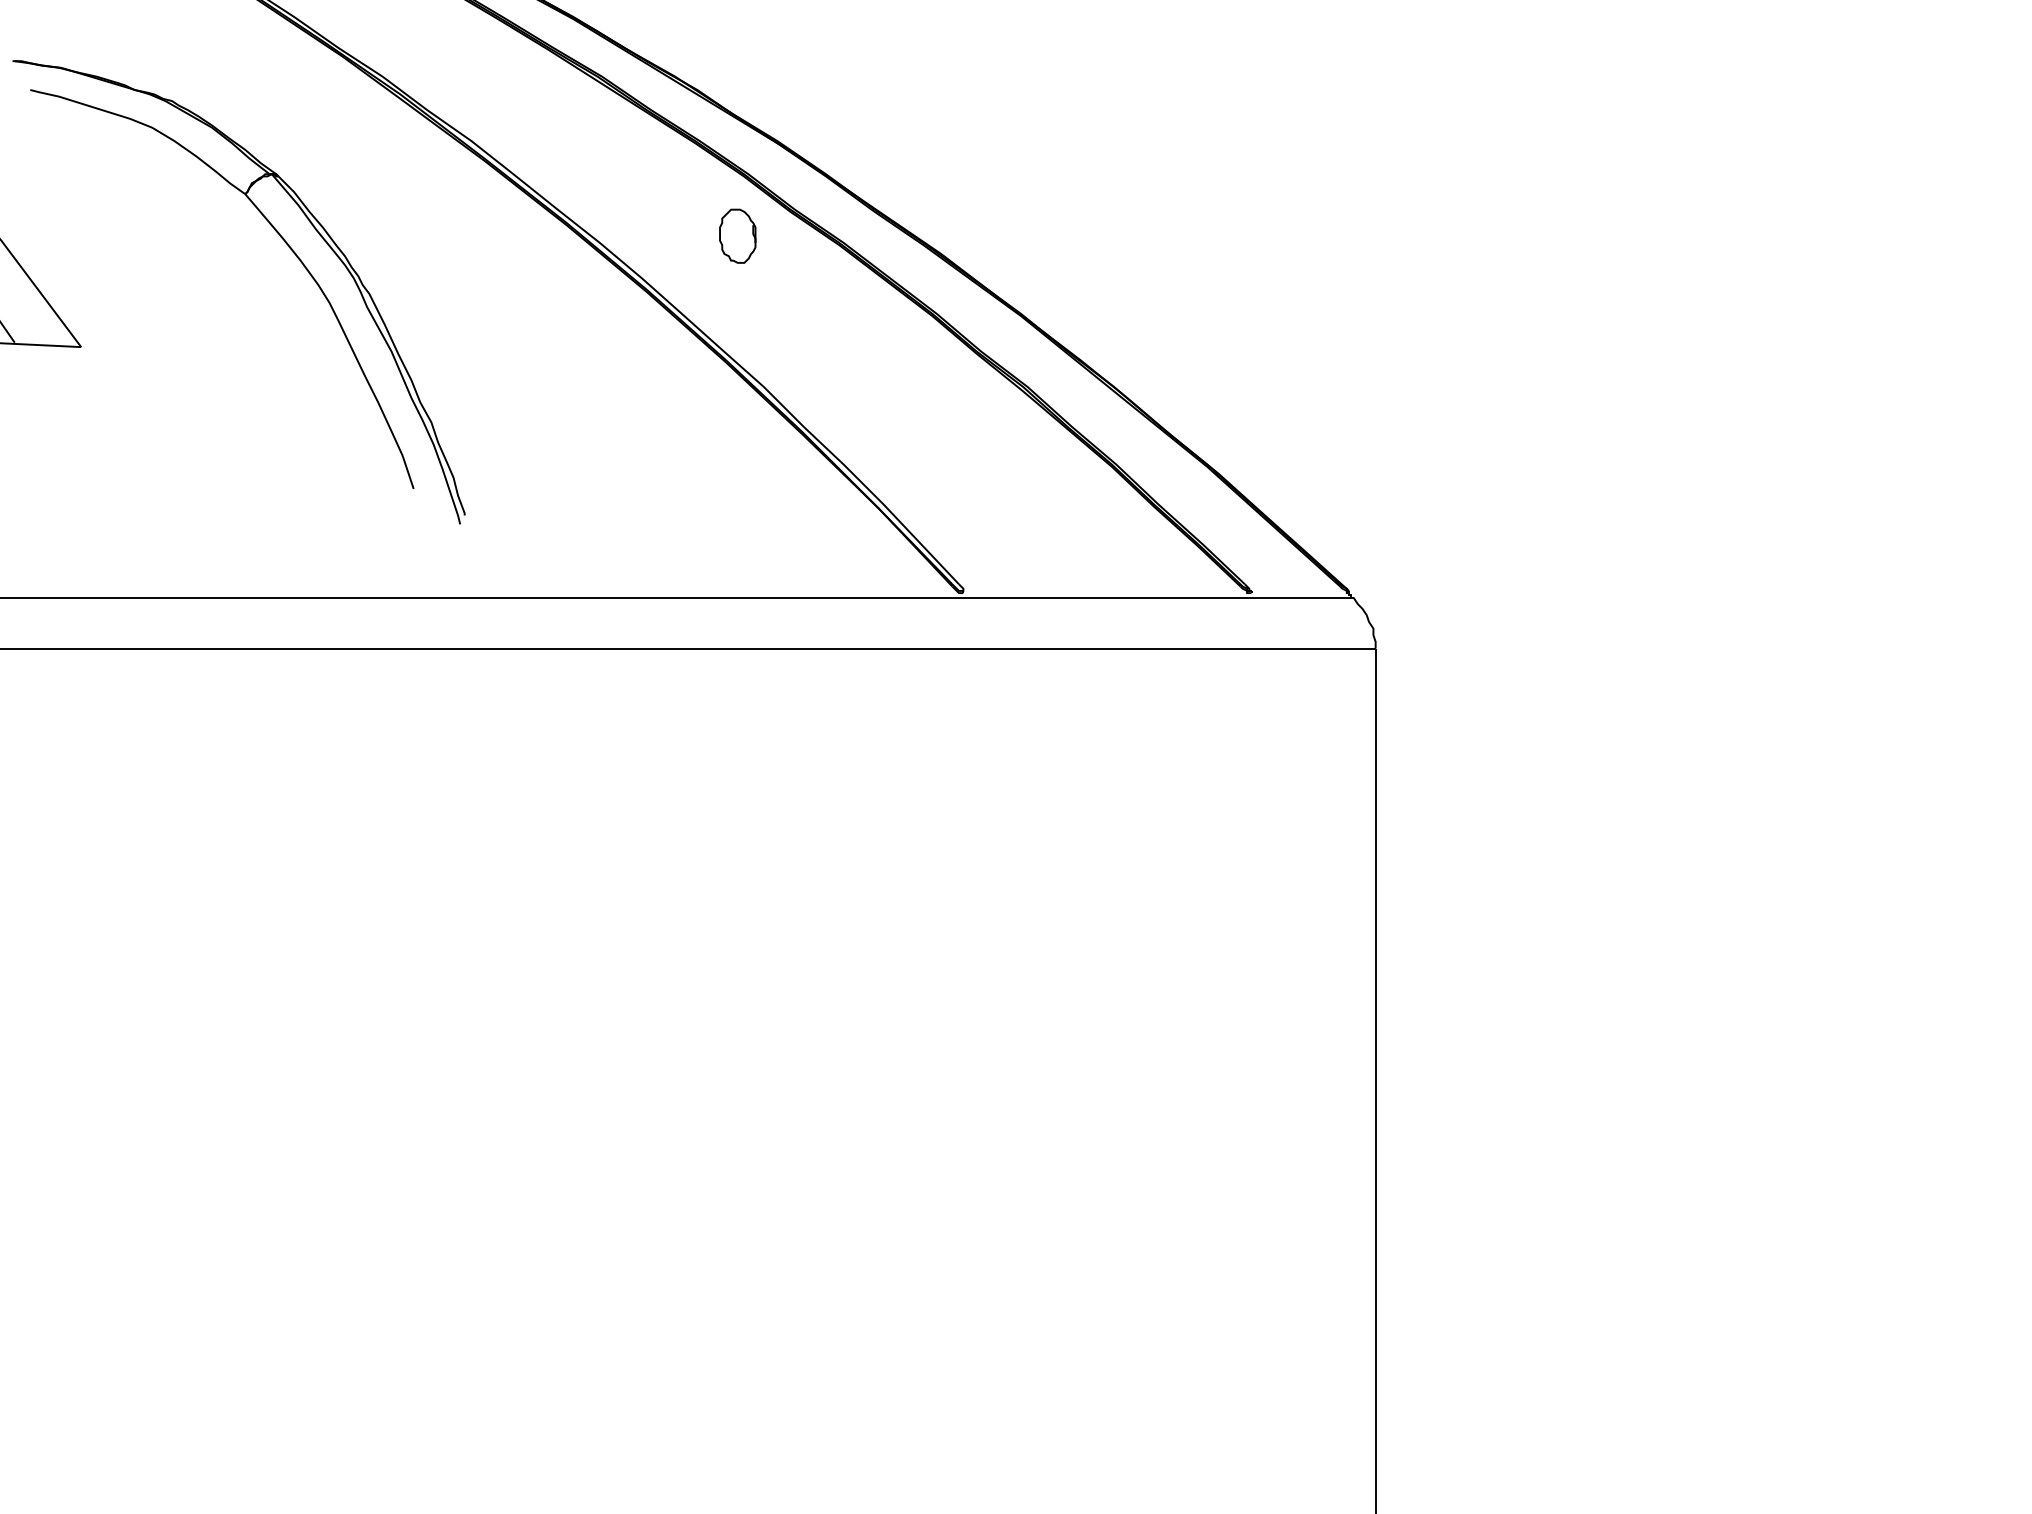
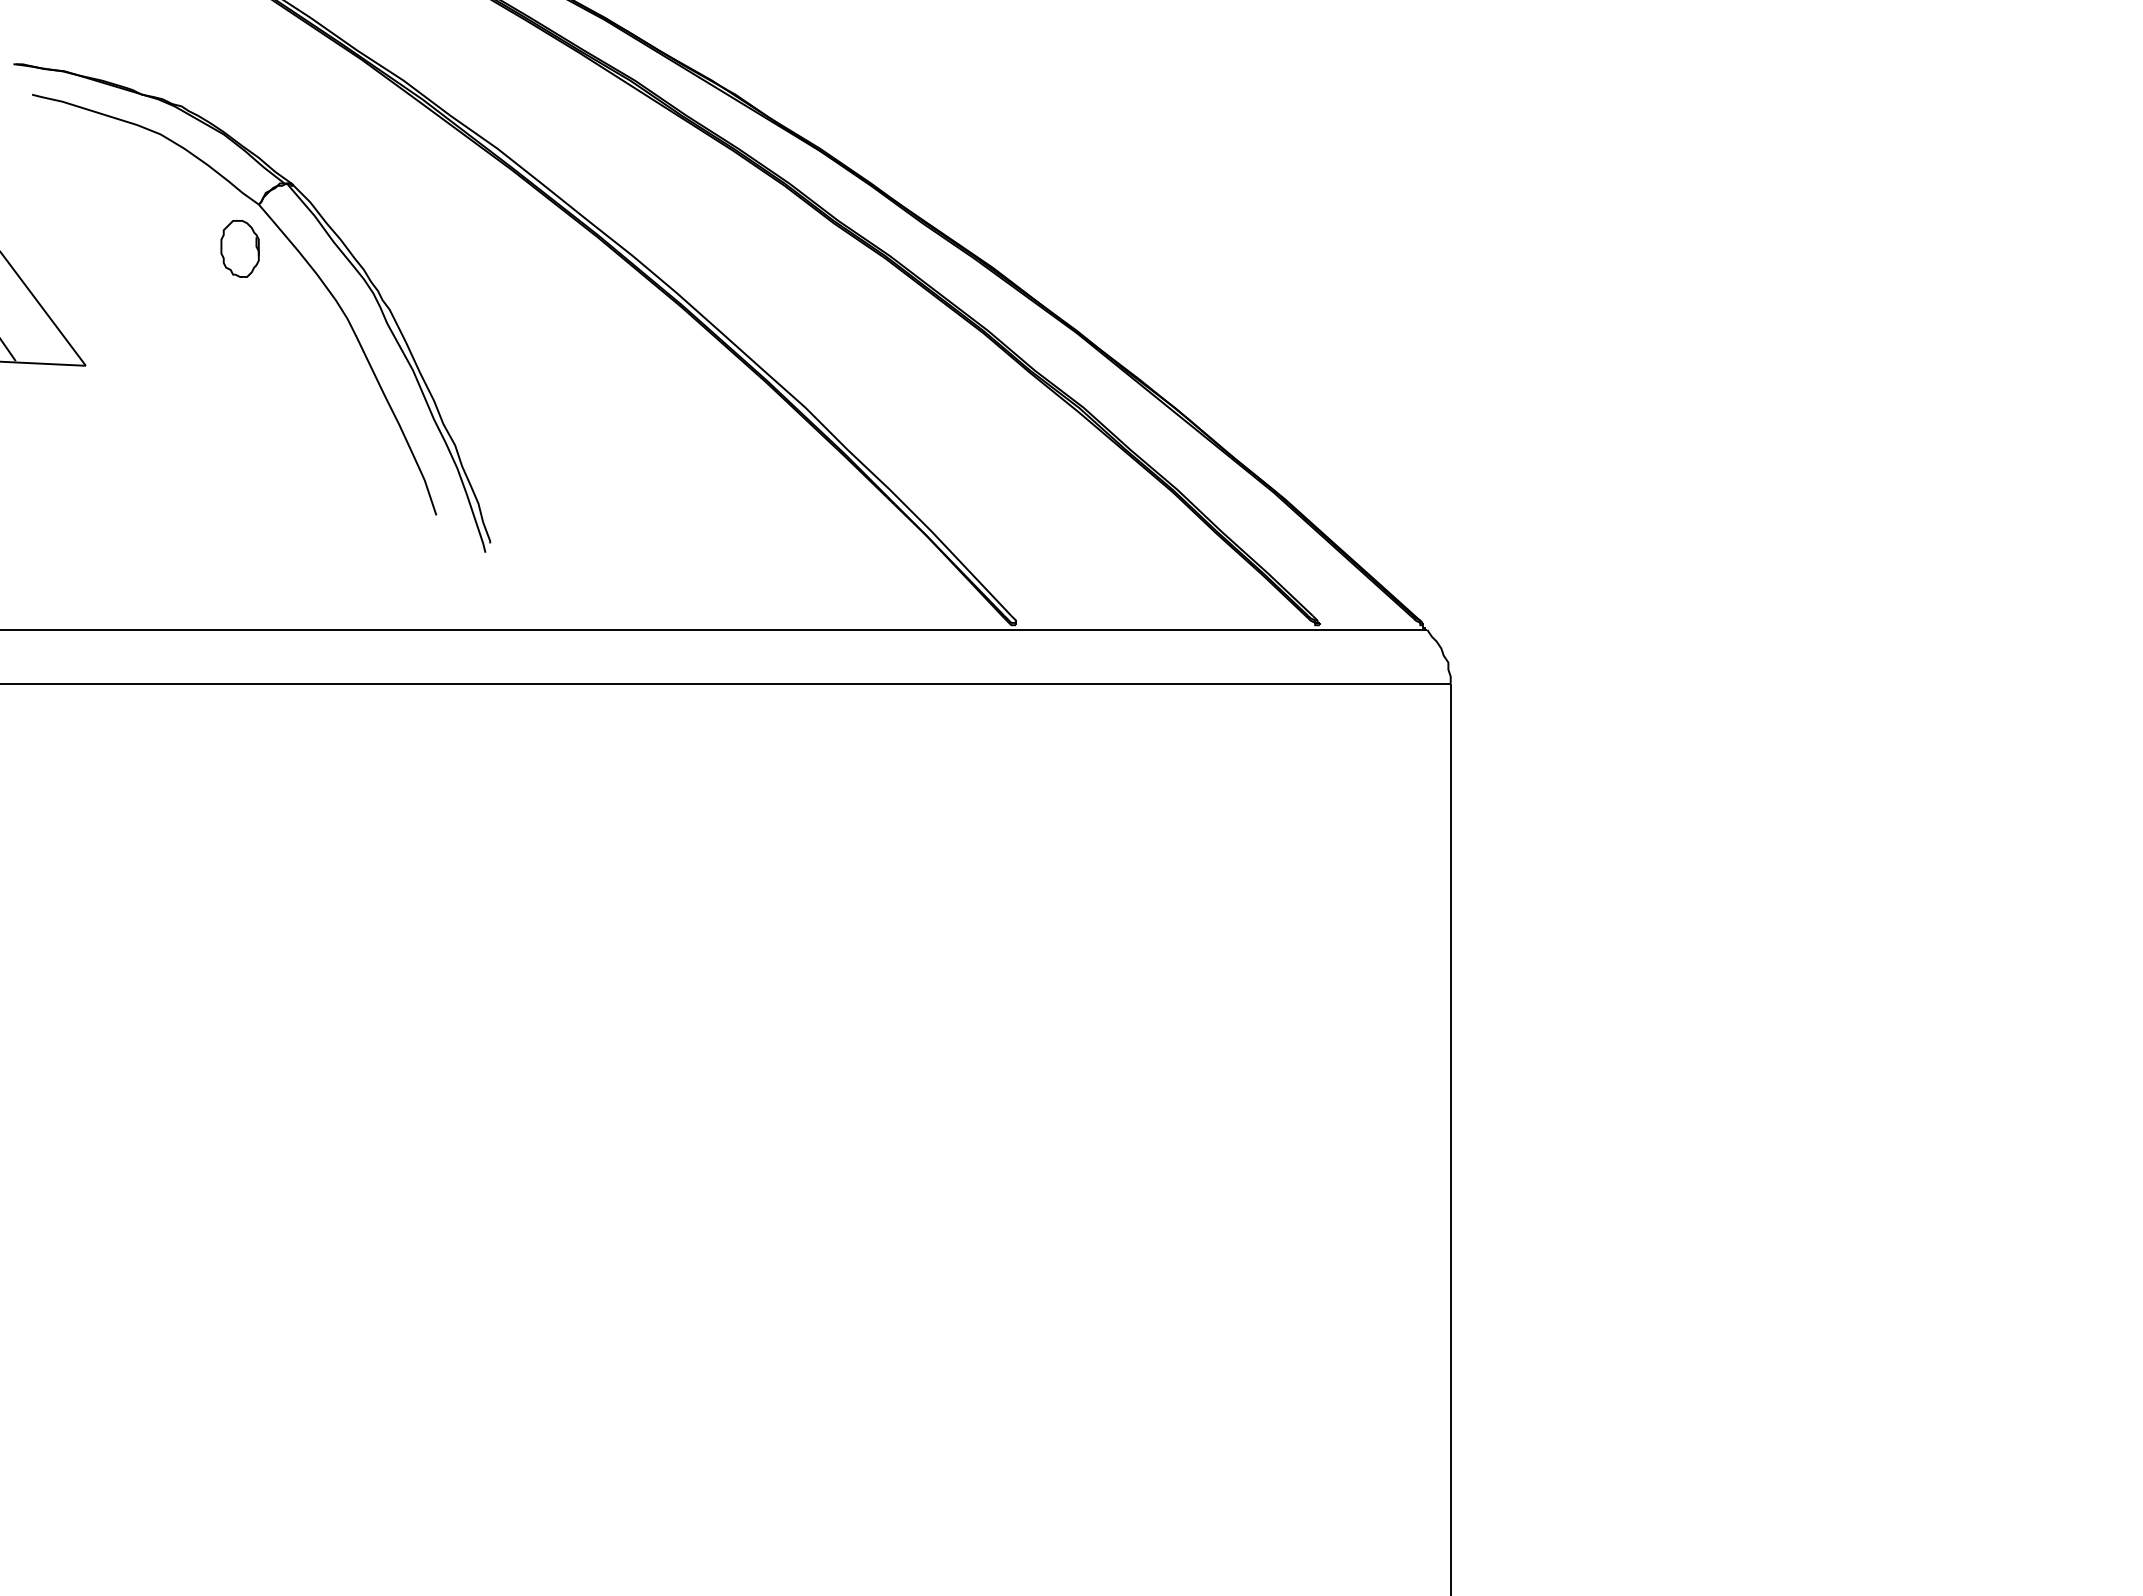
part: (737, 235) -> (239, 248), moved

